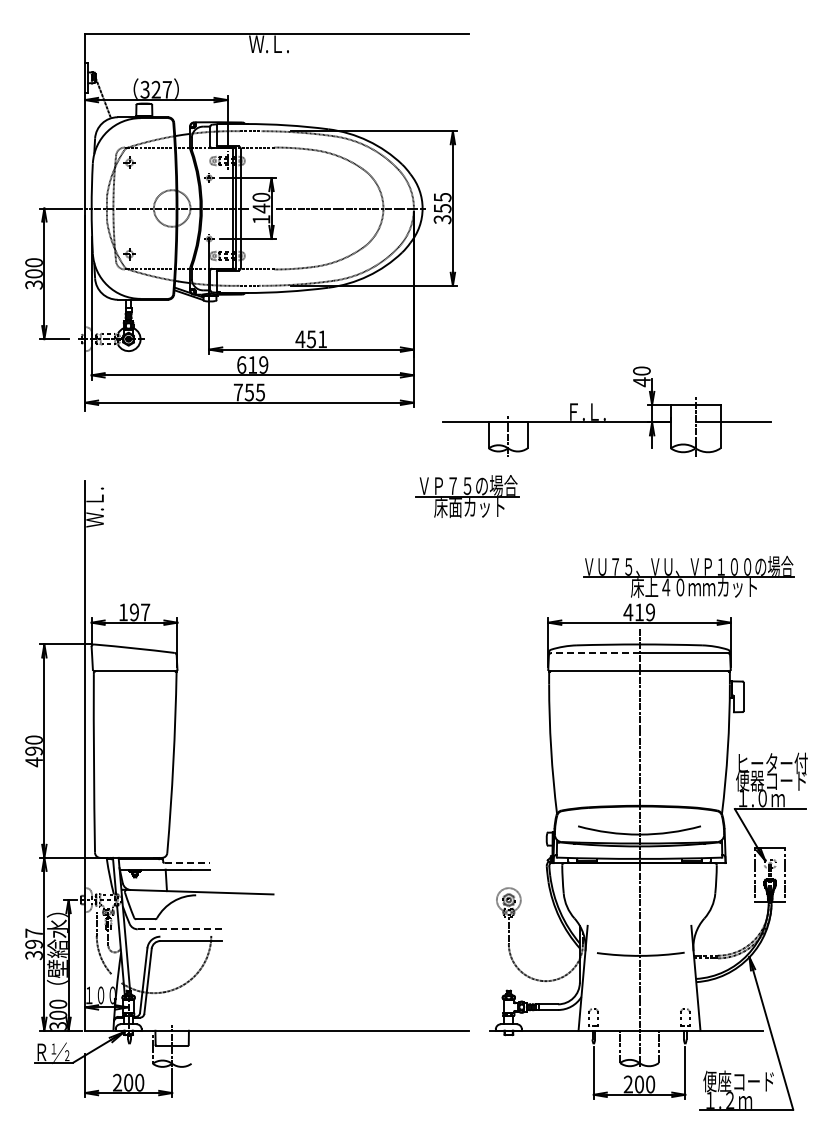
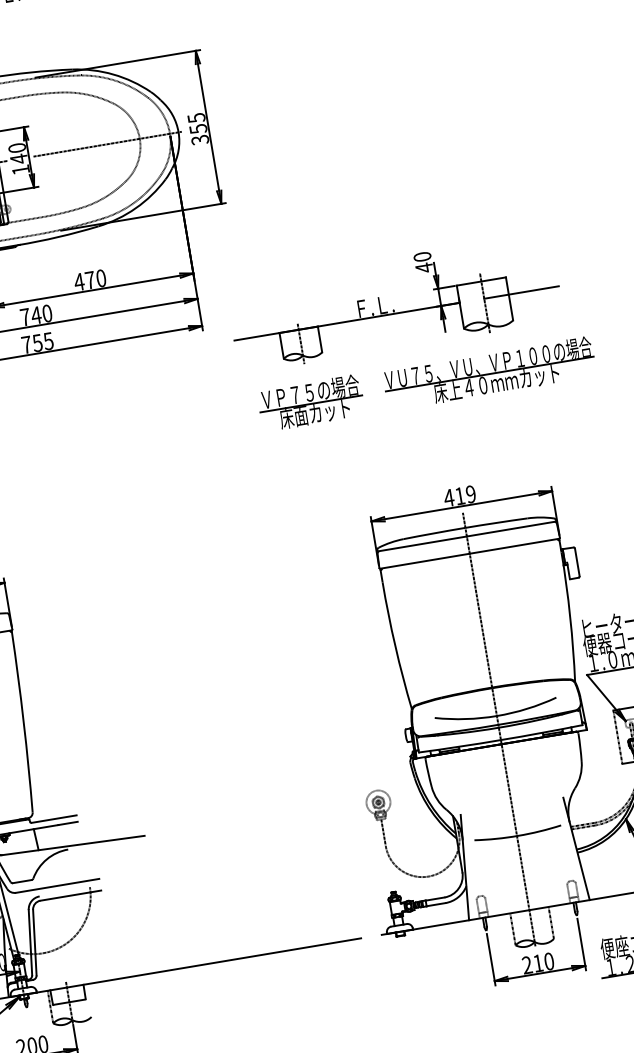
text: (316, 339) -> (95, 279), 451 -> 470
text: (252, 364) -> (36, 314), 619 -> 740
part: (467, 496) -> (311, 403), moved
part: (688, 576) -> (489, 373), moved
line: (594, 653) -> (422, 544), dashed -> solid
line: (187, 863) -> (54, 819), dashed -> solid
line: (179, 929) -> (57, 886), dashed -> solid
text: (639, 1084) -> (538, 963), 200 -> 210

